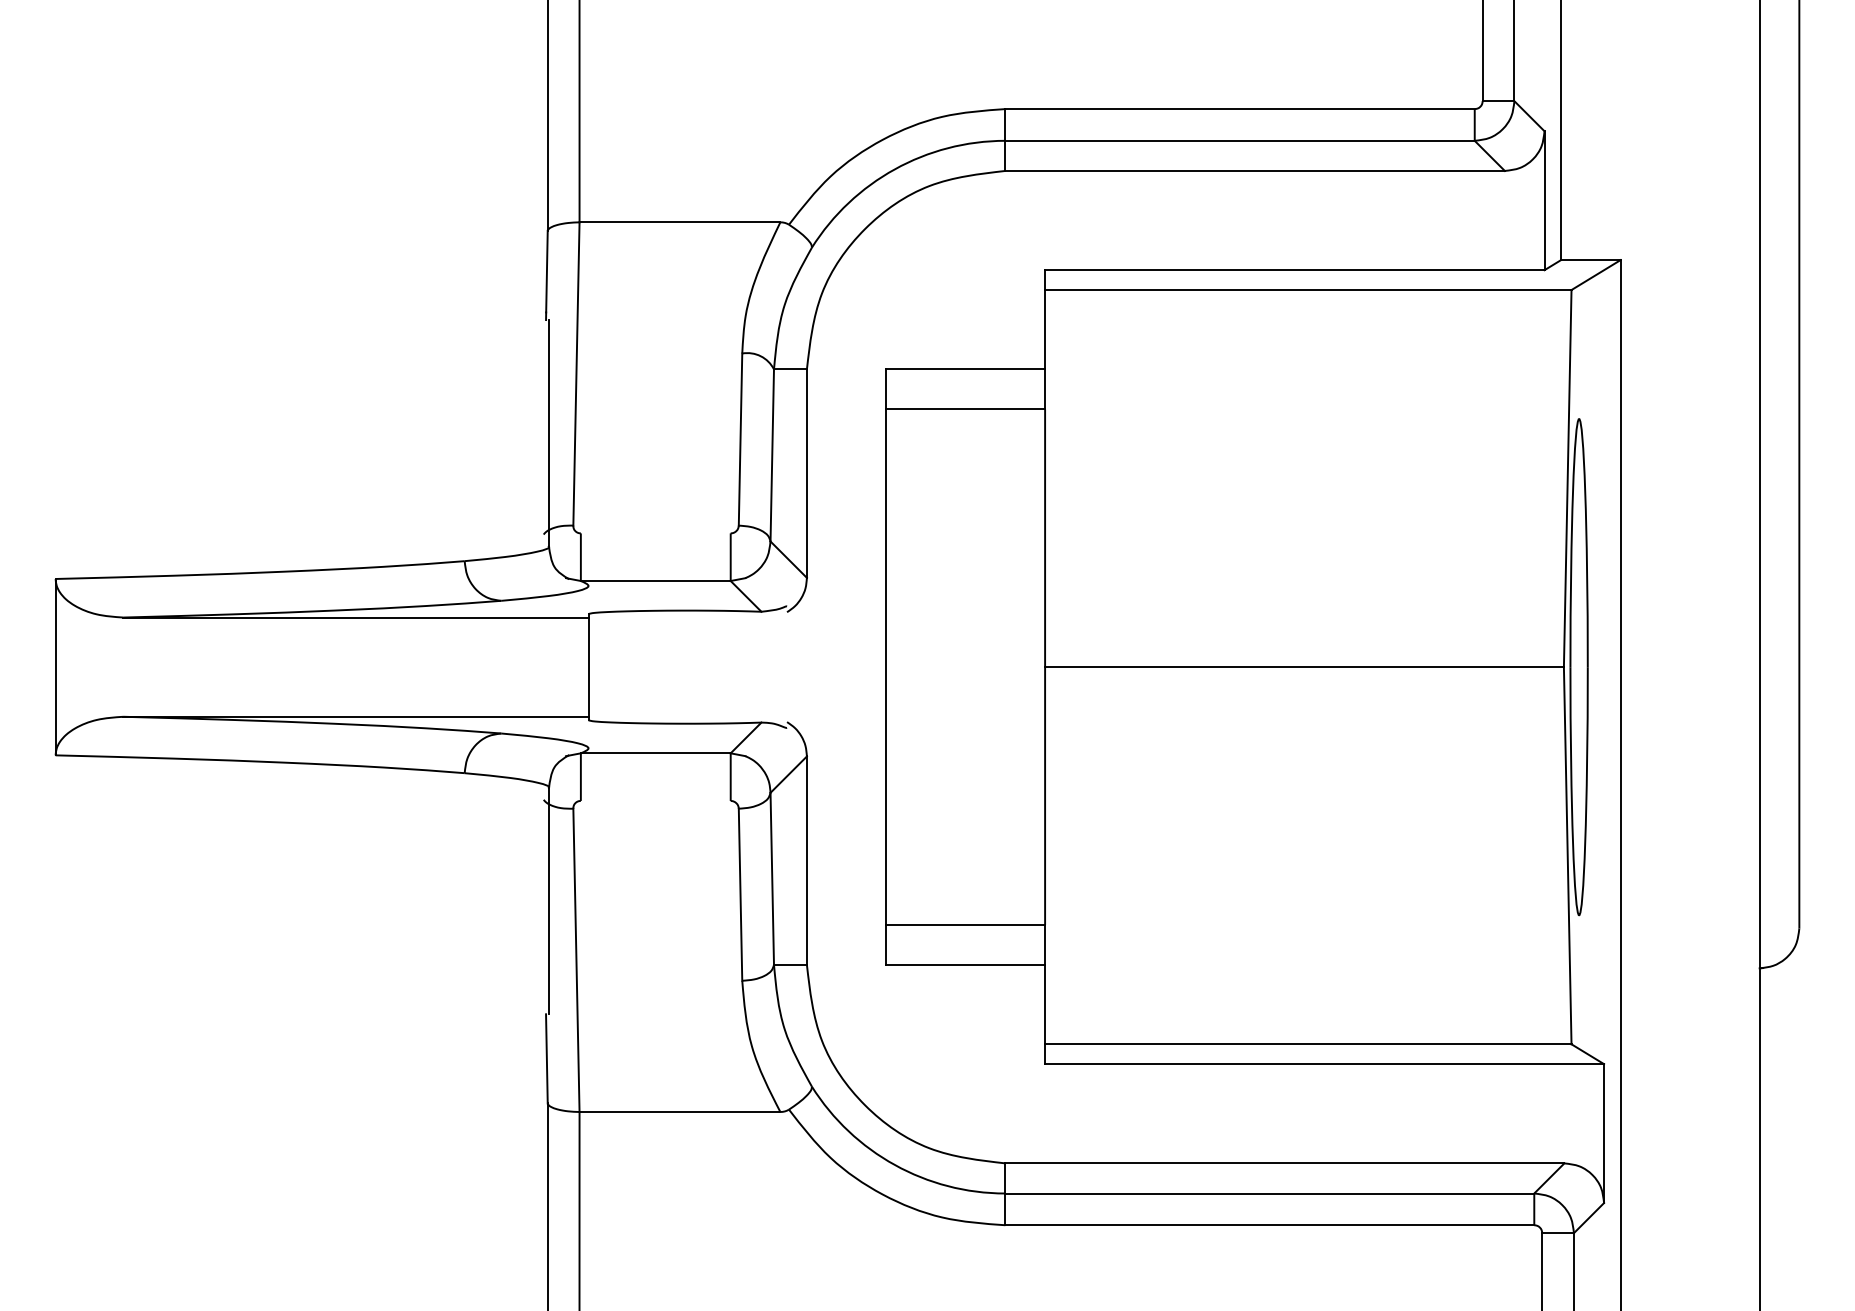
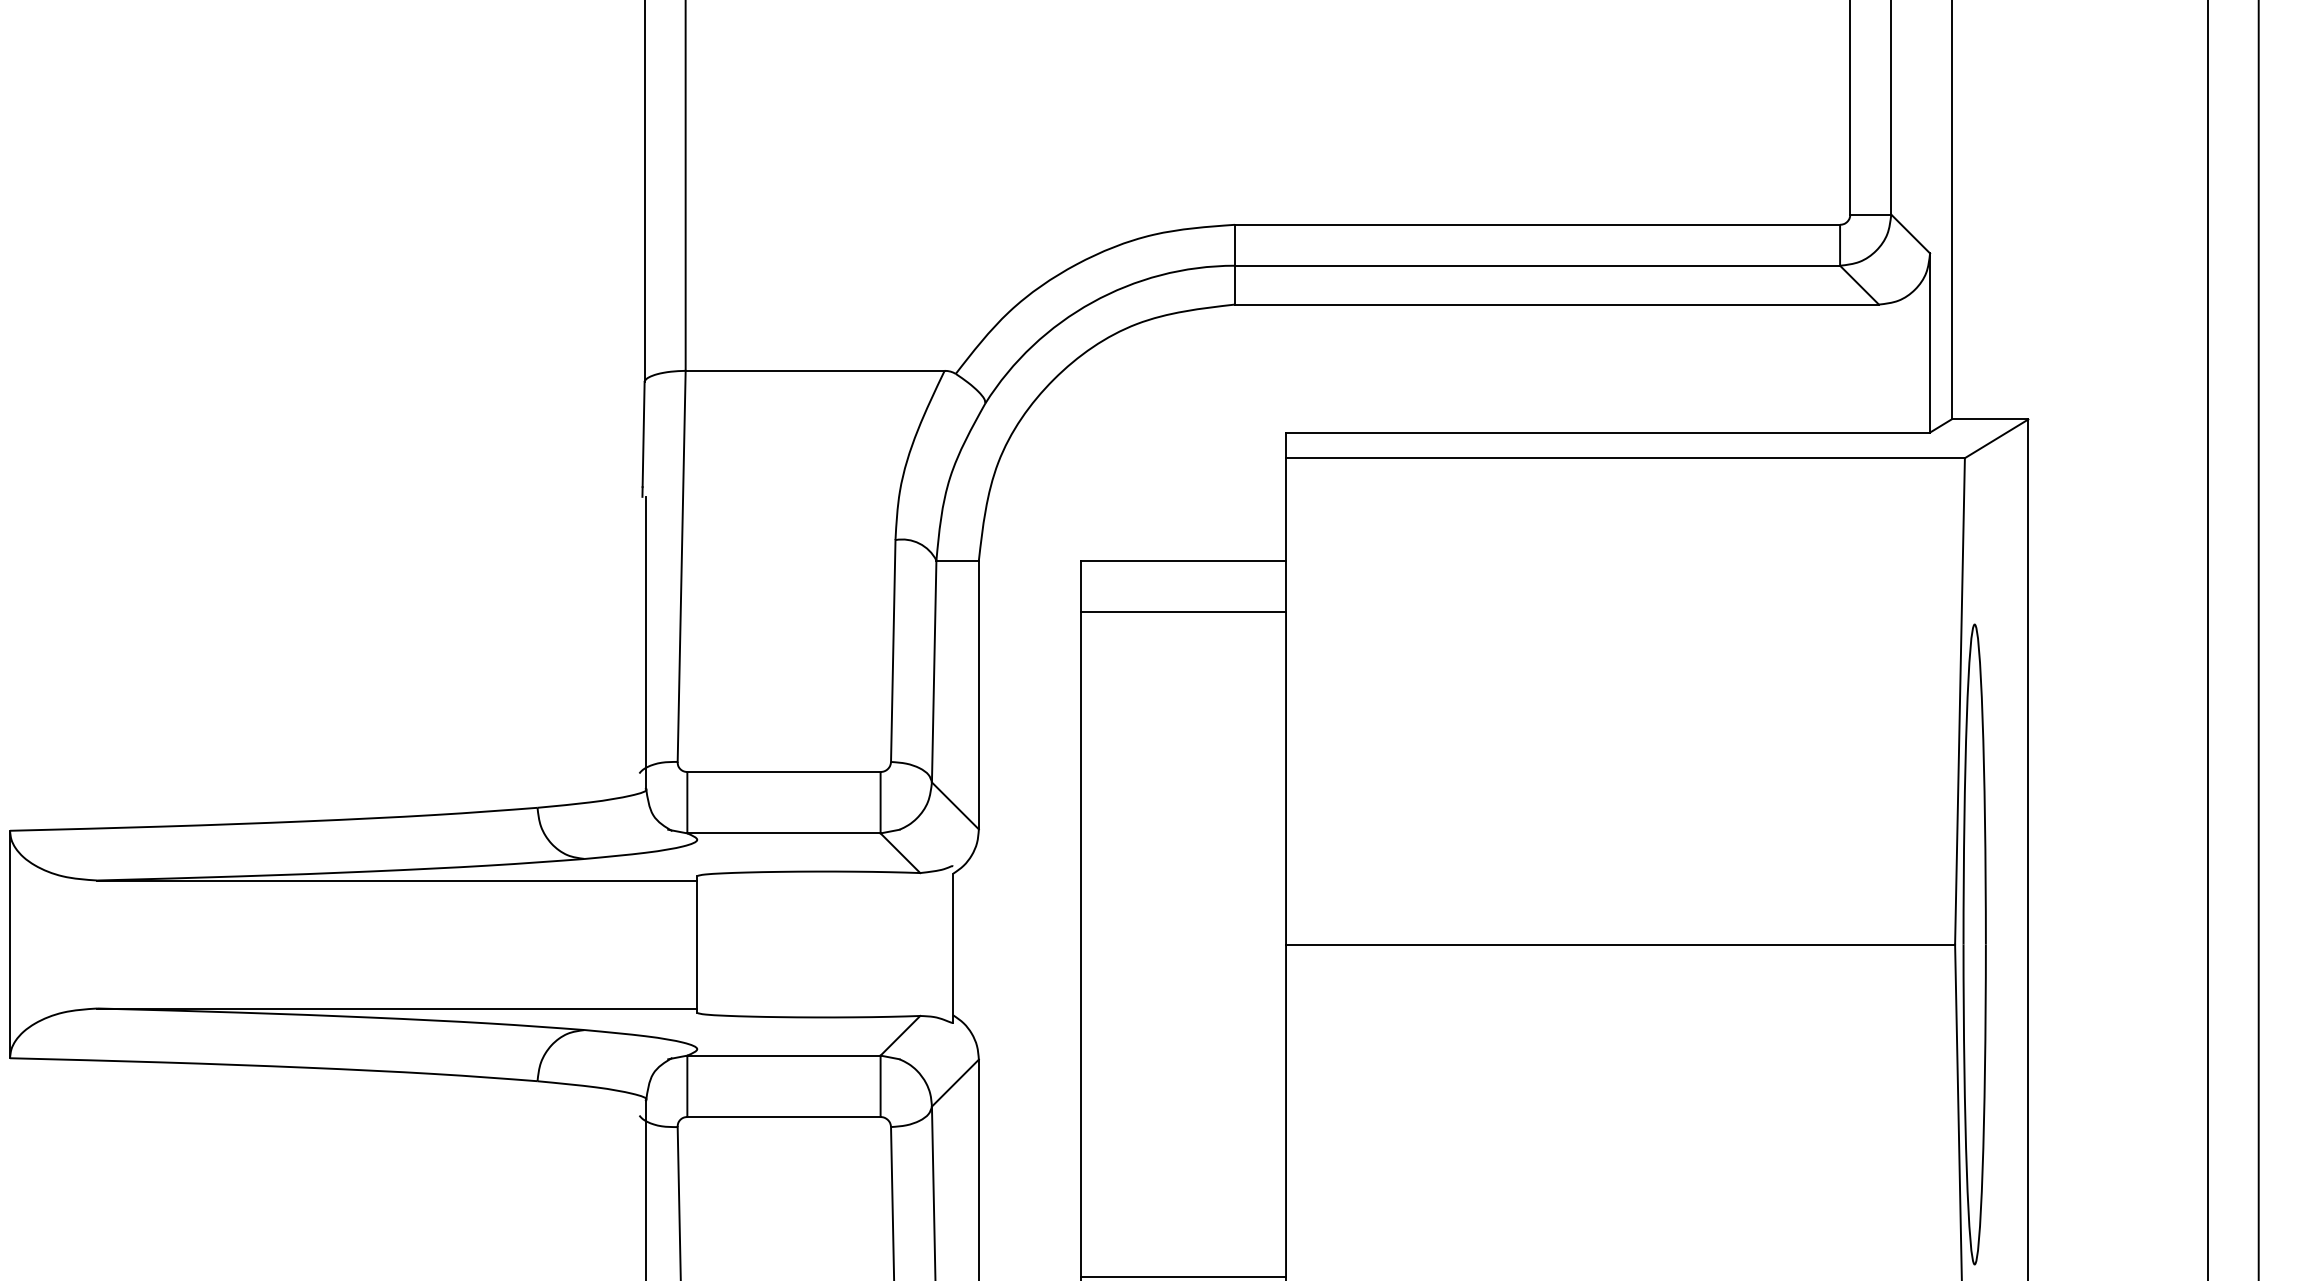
line: (655, 533) -> (783, 772), added
line: (787, 669) -> (953, 947), added
line: (655, 800) -> (783, 1116), added

